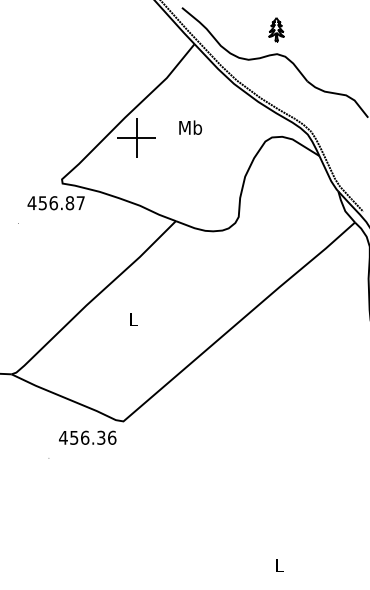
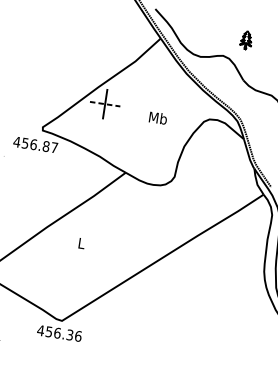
part: (276, 29) -> (246, 39), moved
text: (190, 127) -> (158, 117), moved
line: (136, 138) -> (105, 104), solid -> dashed
text: (87, 437) -> (59, 333), moved

